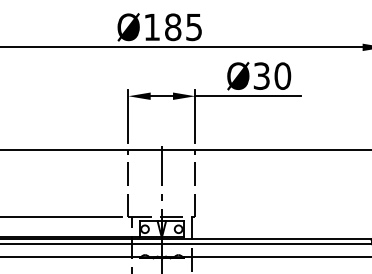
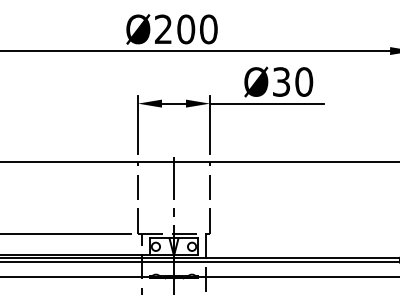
text: (173, 27) -> (186, 29), Ø185 -> Ø200

